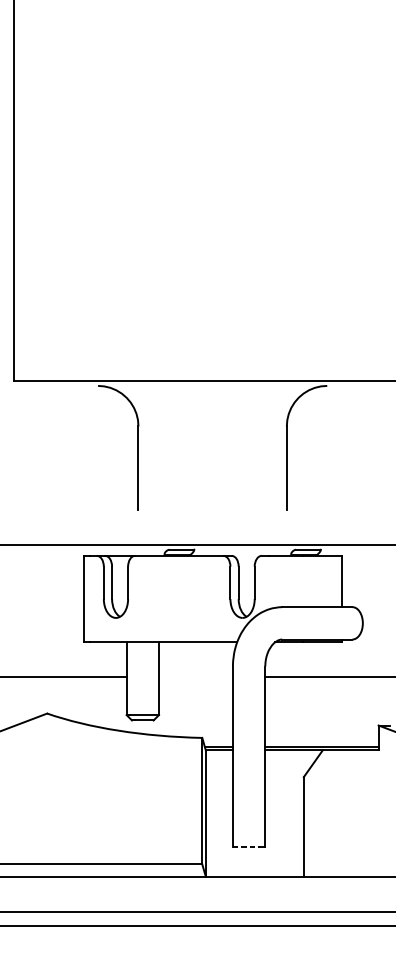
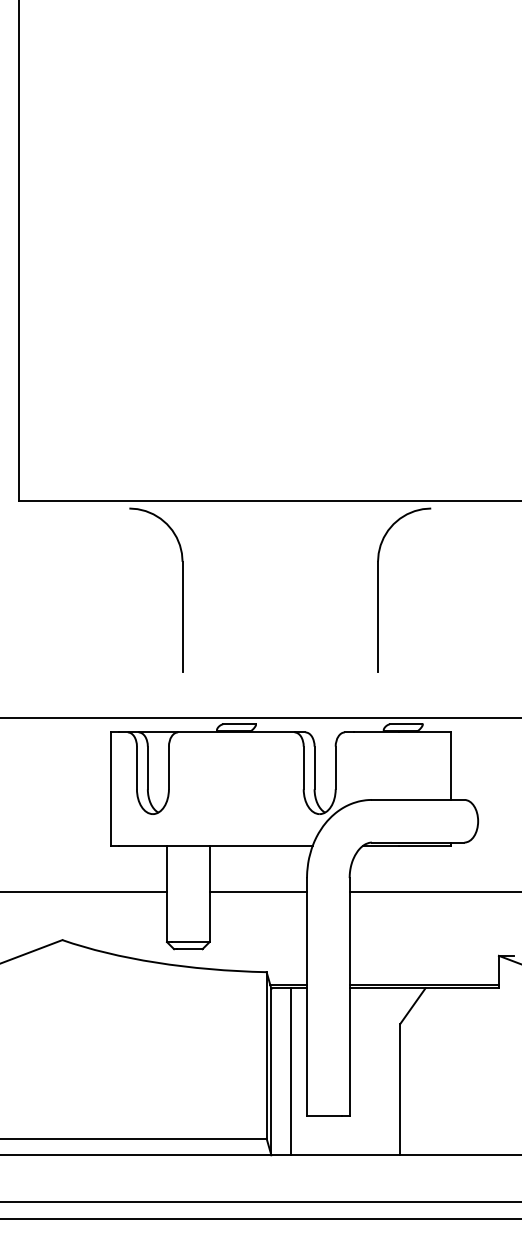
line: (196, 677) -> (258, 892), added
line: (220, 813) -> (290, 1071), added
line: (246, 847) -> (324, 1116), dashed -> solid

